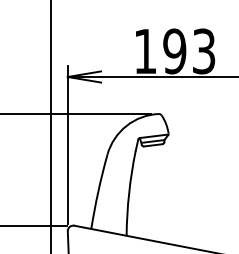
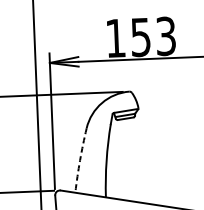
text: (174, 51) -> (140, 37), 193 -> 153
arc: (98, 191) -> (80, 160), solid -> dashed

